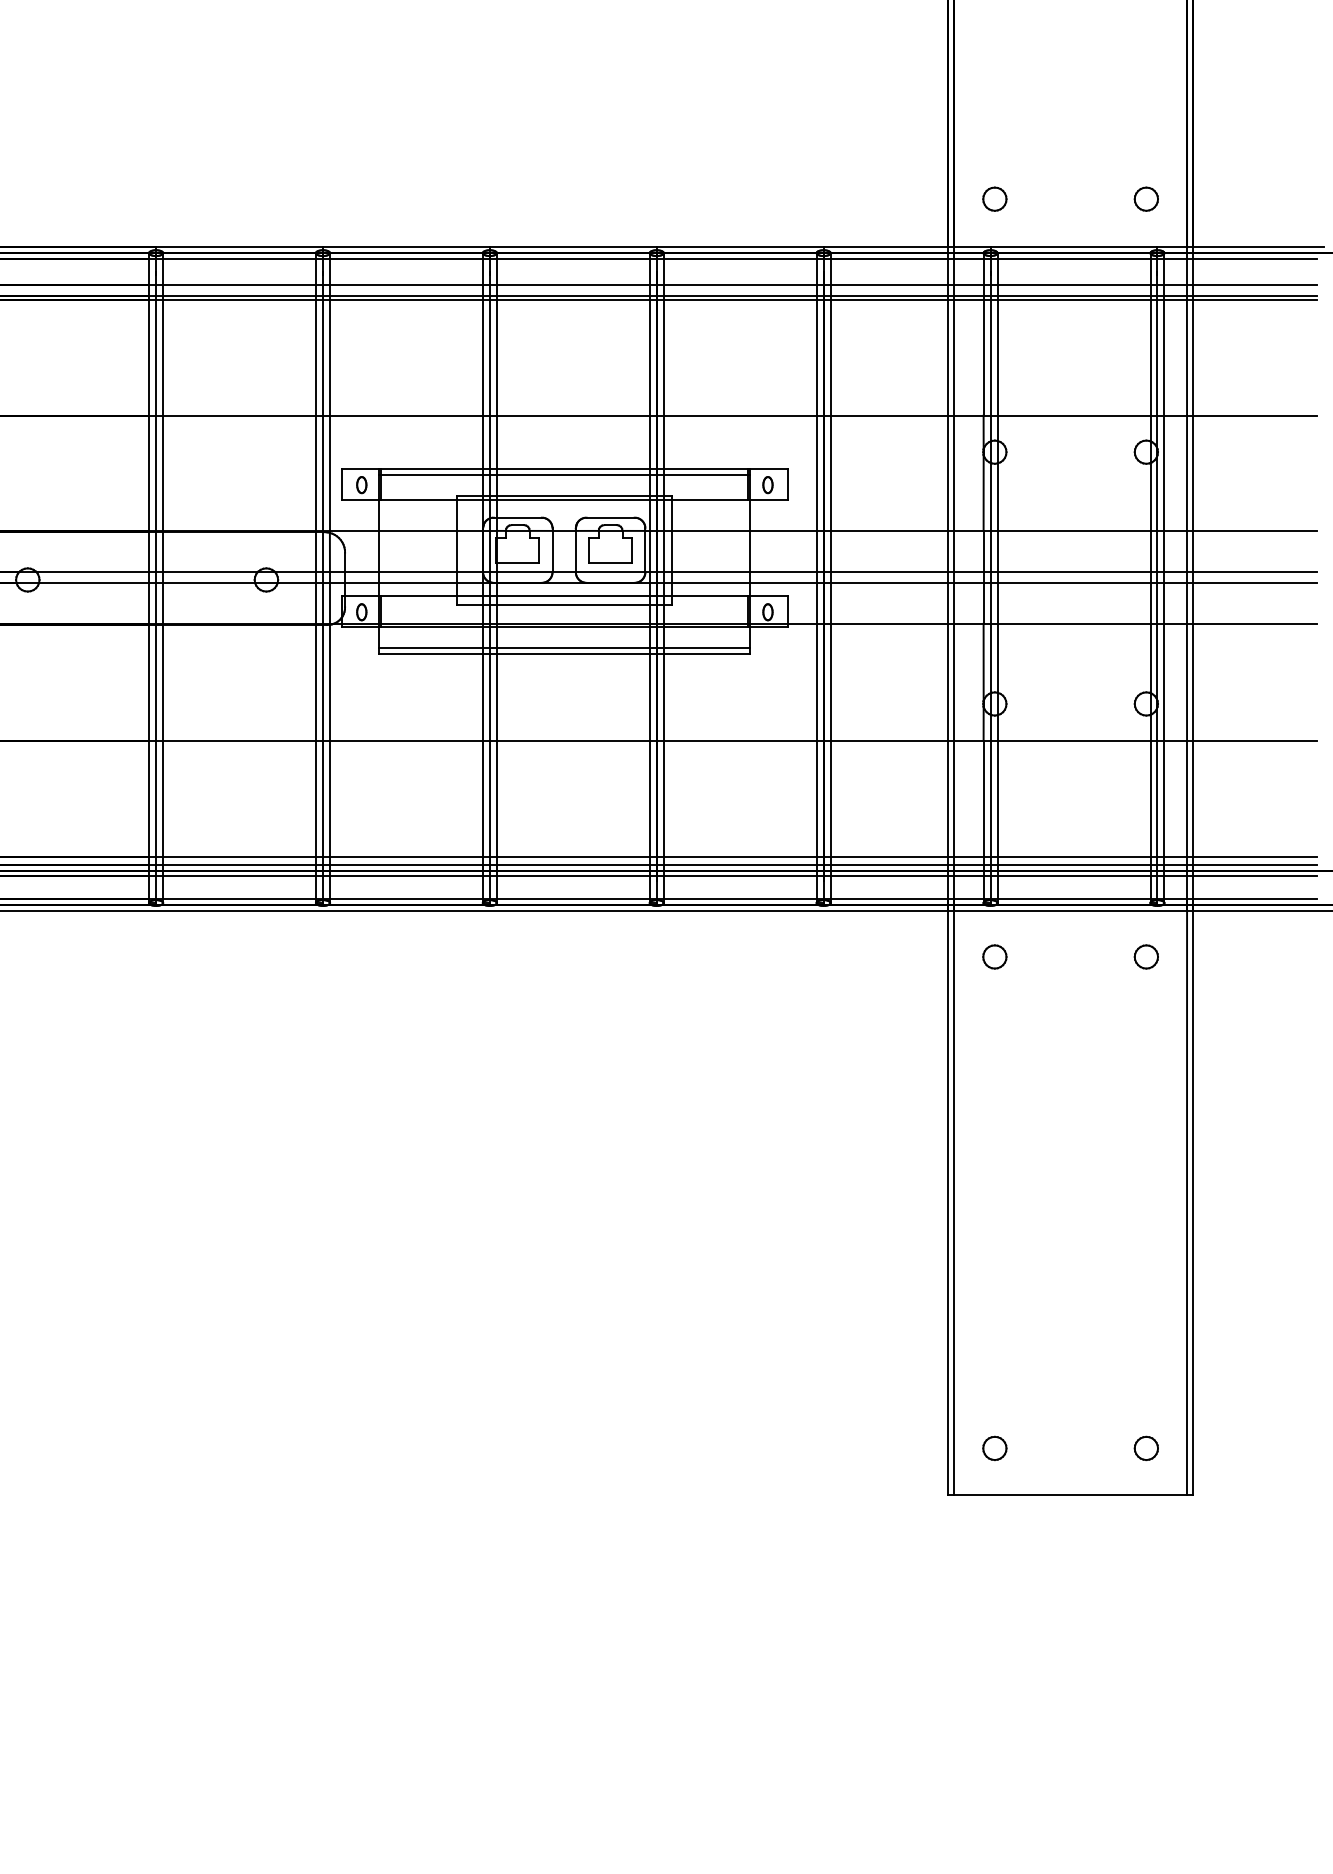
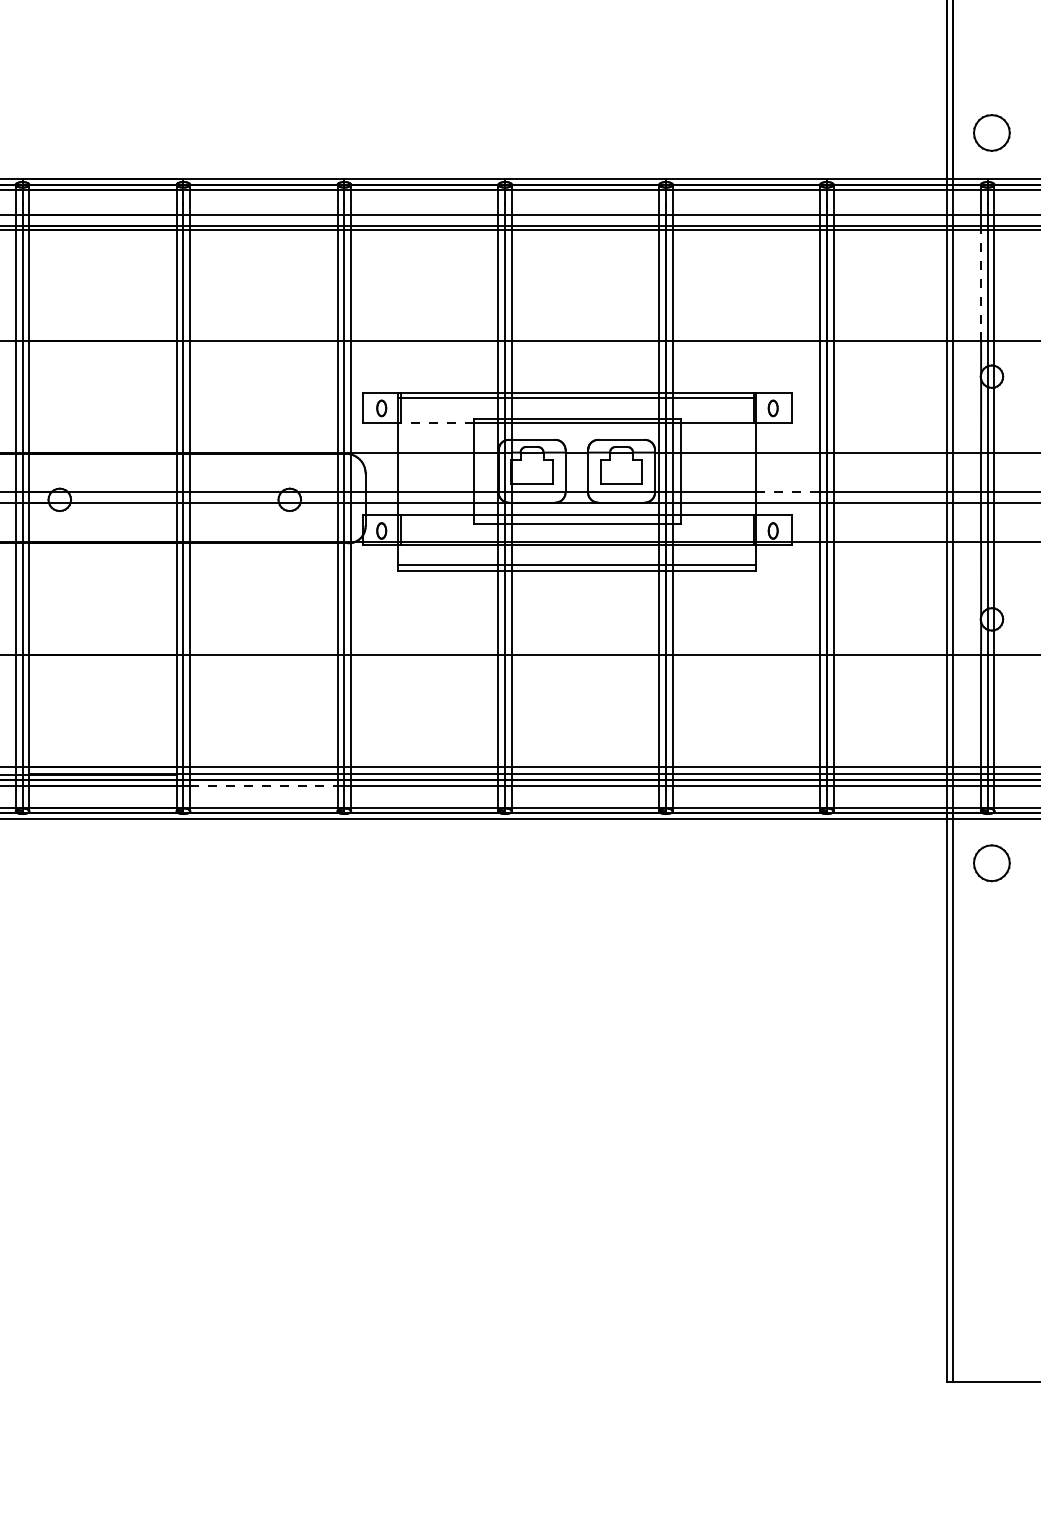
part: (994, 198) -> (991, 132), size x1.6
line: (983, 357) -> (980, 285), solid -> dashed
line: (418, 500) -> (436, 423), solid -> dashed
line: (784, 571) -> (789, 491), solid -> dashed
line: (240, 876) -> (264, 785), solid -> dashed
part: (994, 956) -> (991, 862), size x1.6
part: (994, 1447) -> (991, 1336), removed

